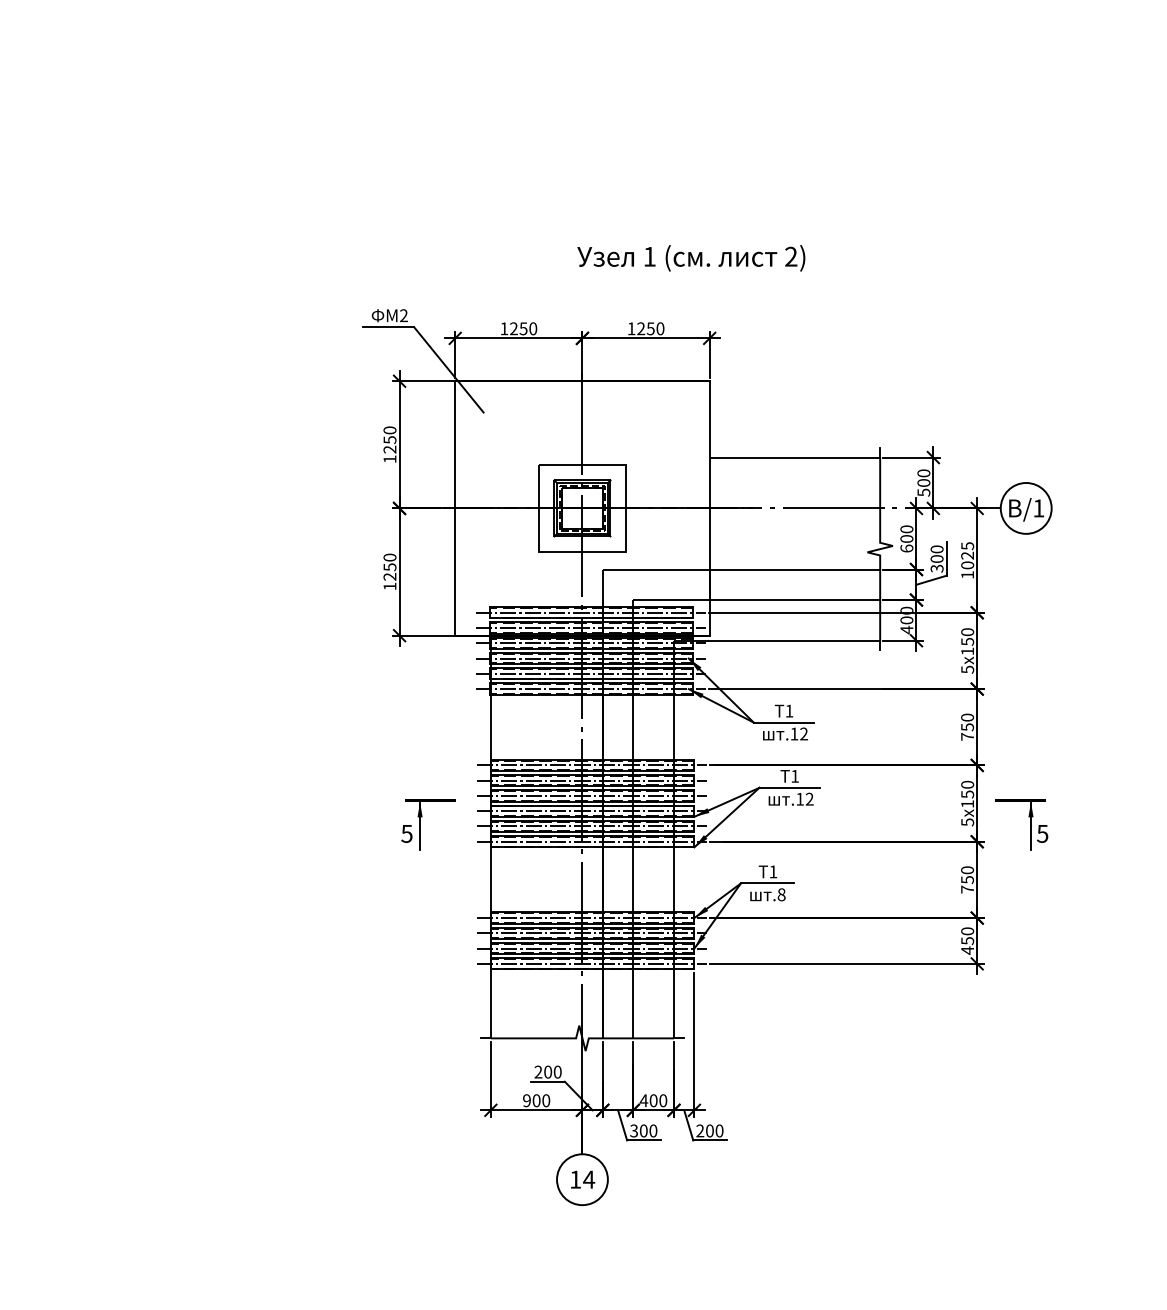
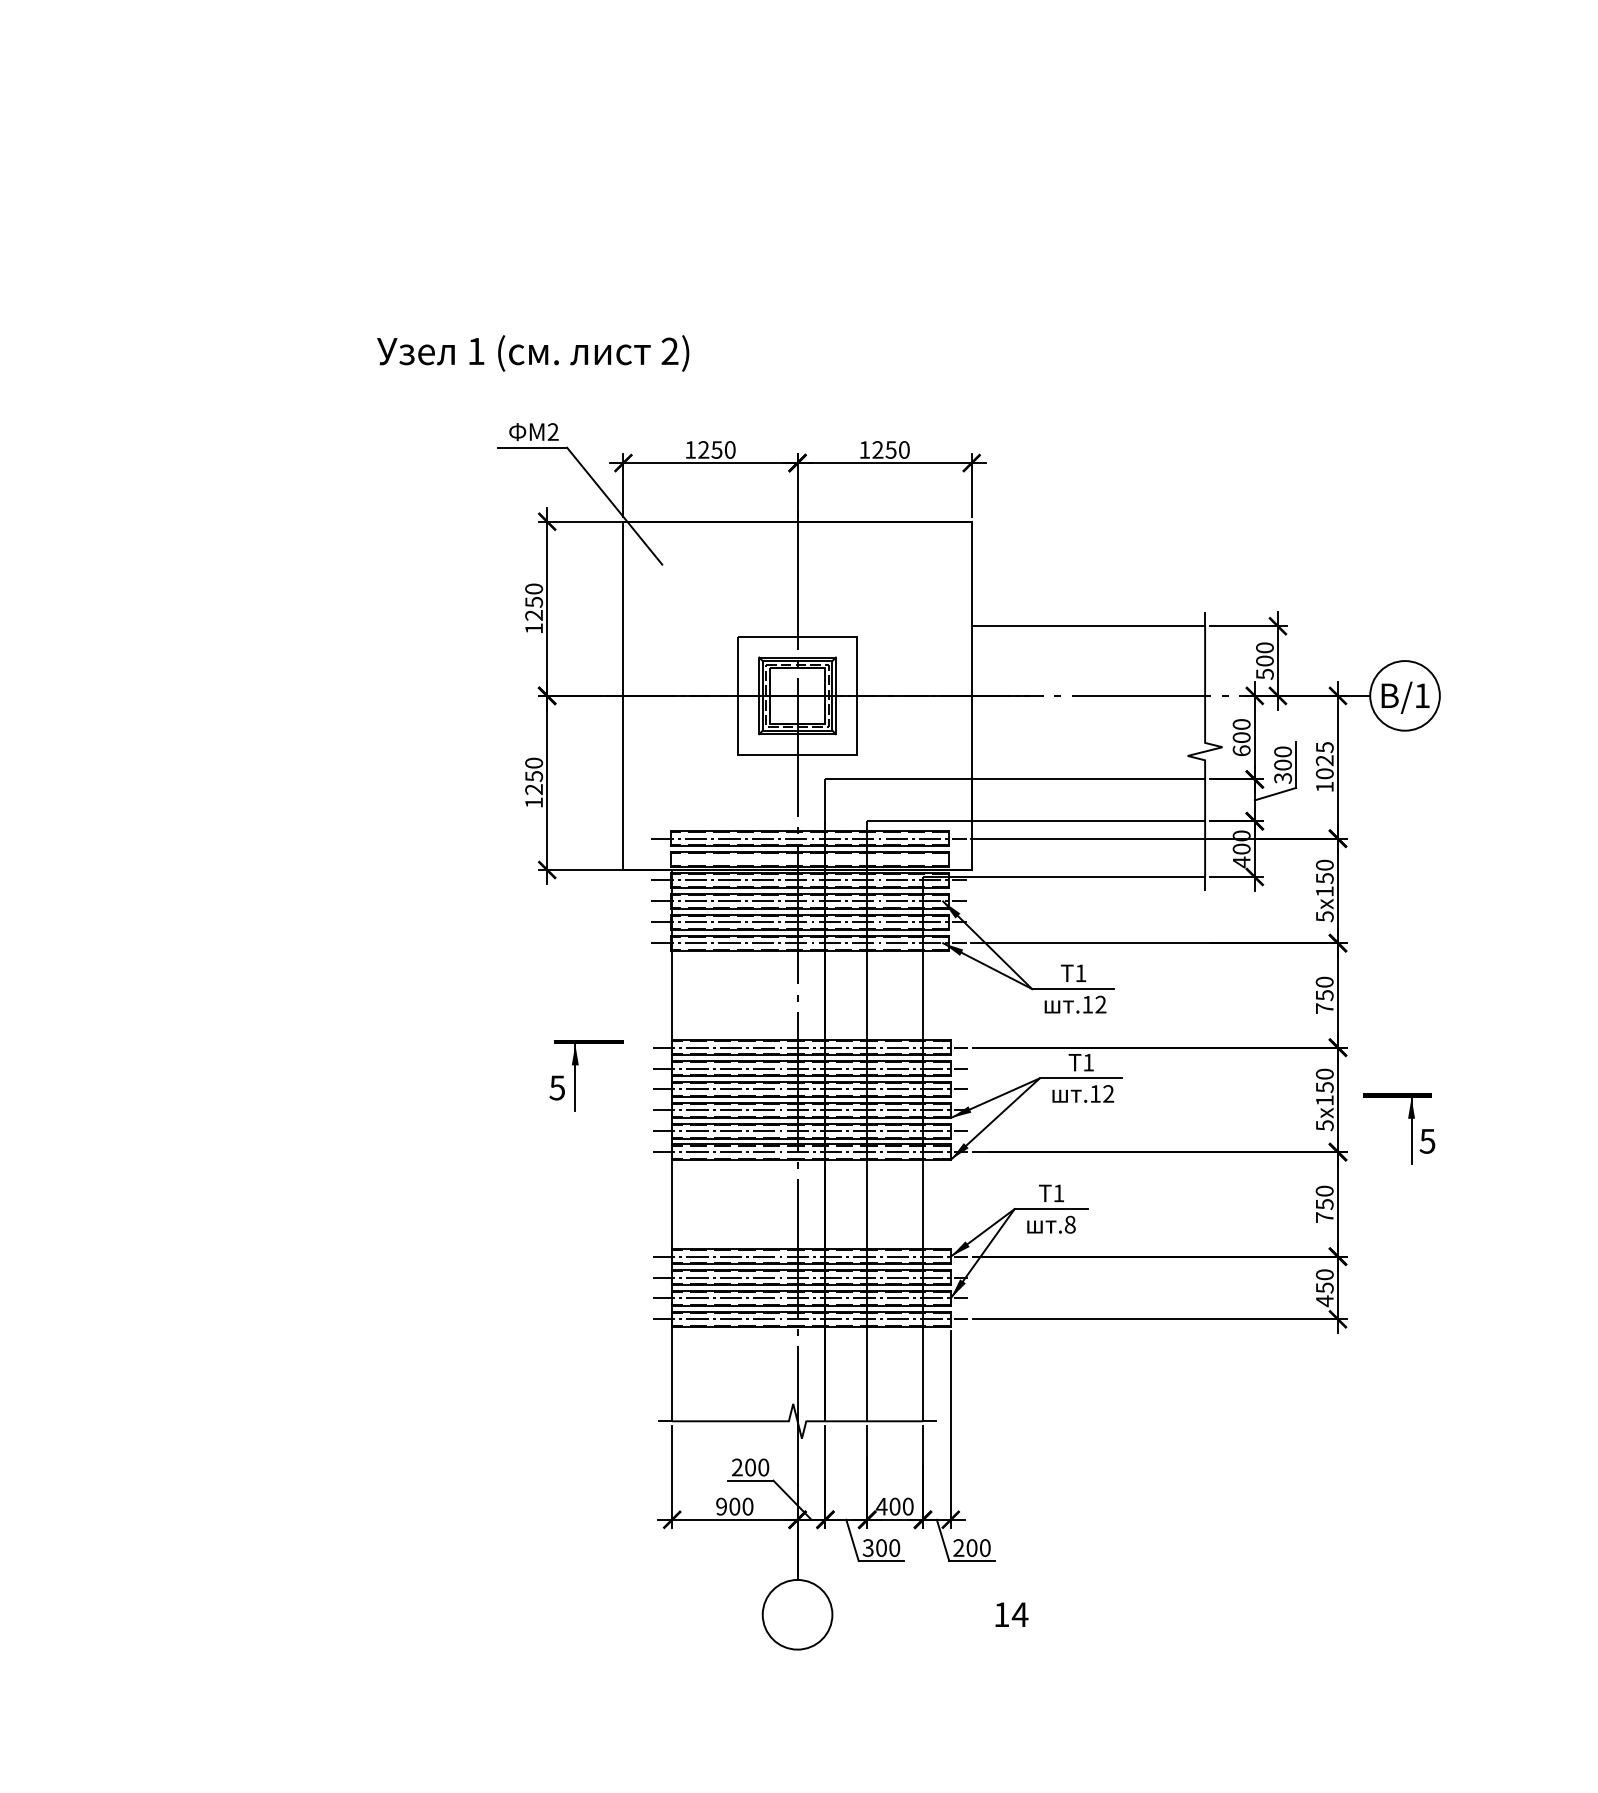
text: (691, 258) -> (533, 353), moved
line: (590, 628) -> (808, 860), removed
part: (420, 824) -> (575, 1075), moved
text: (583, 1179) -> (1012, 1614), moved

